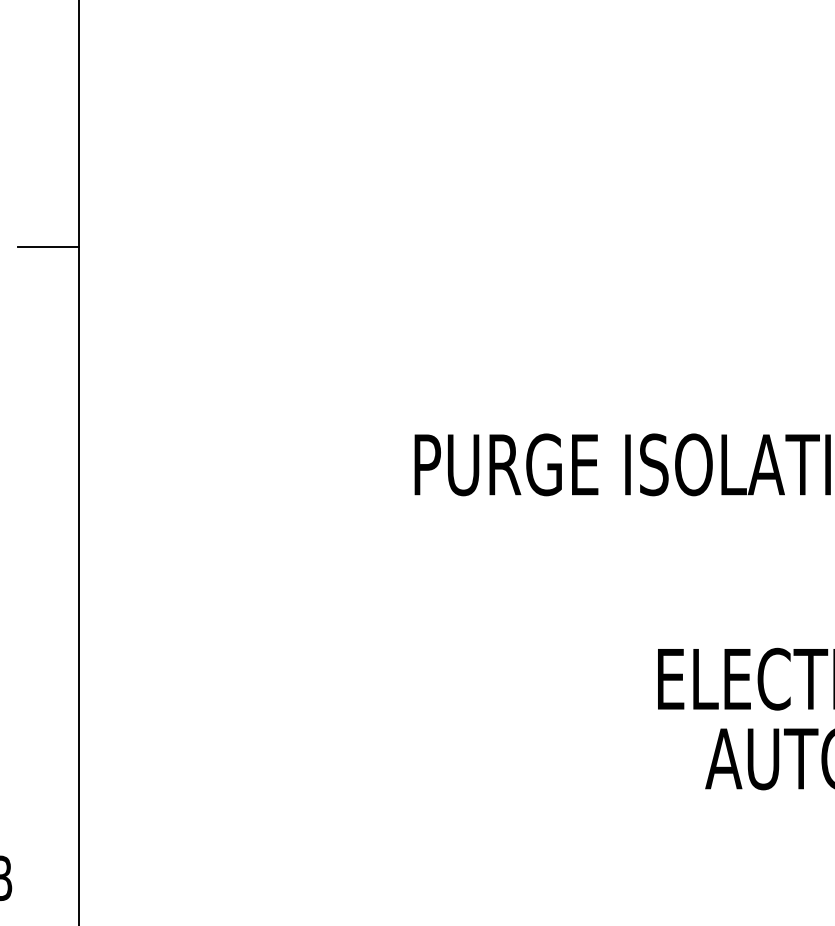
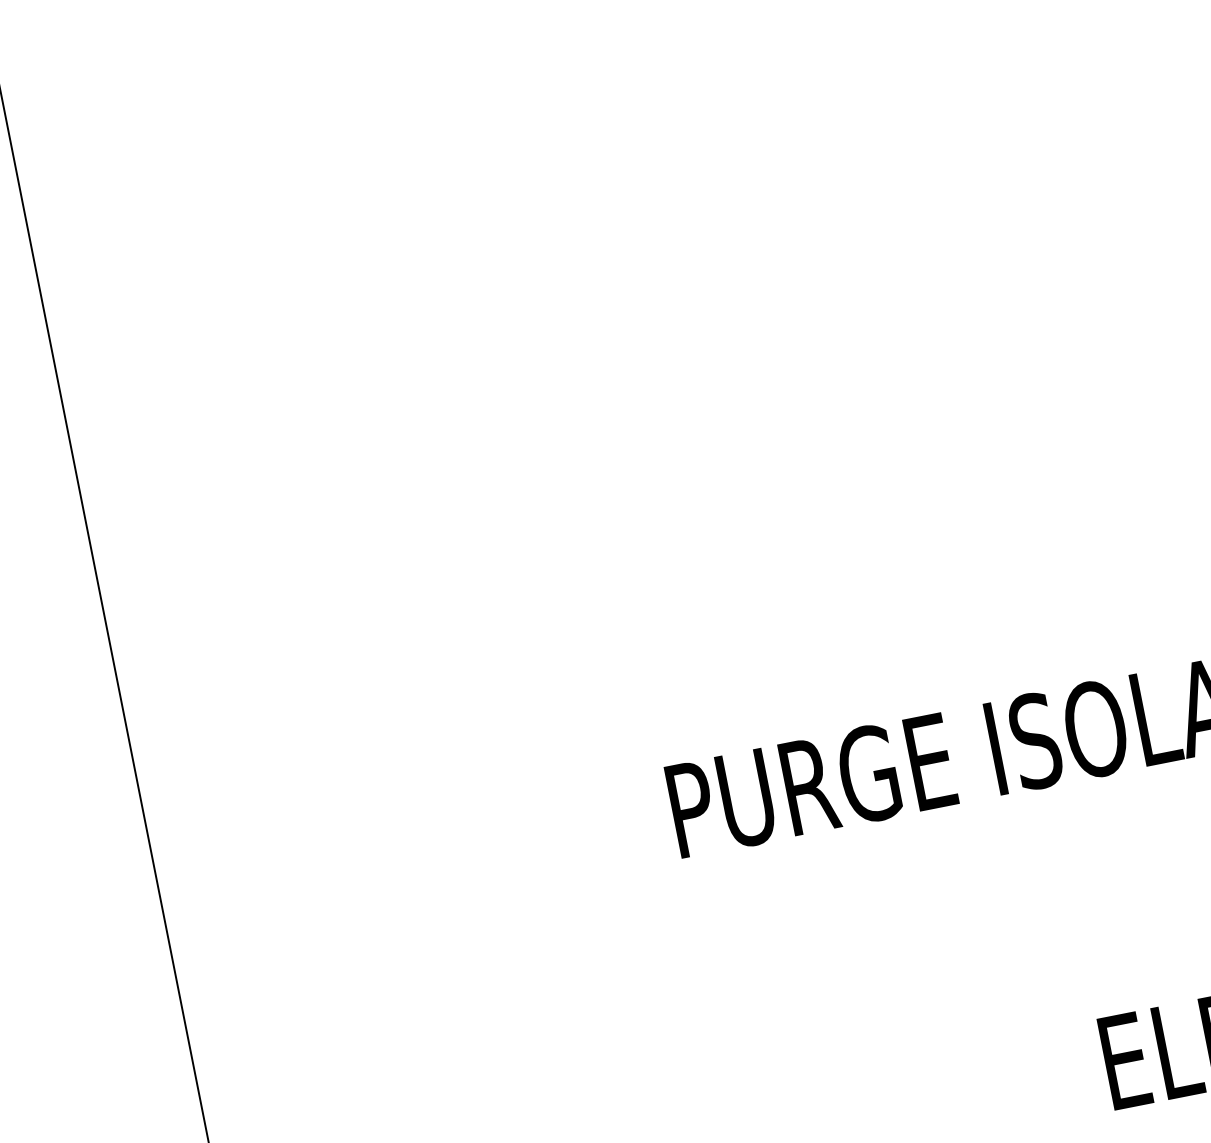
line: (48, 247) -> (52, 593), removed

